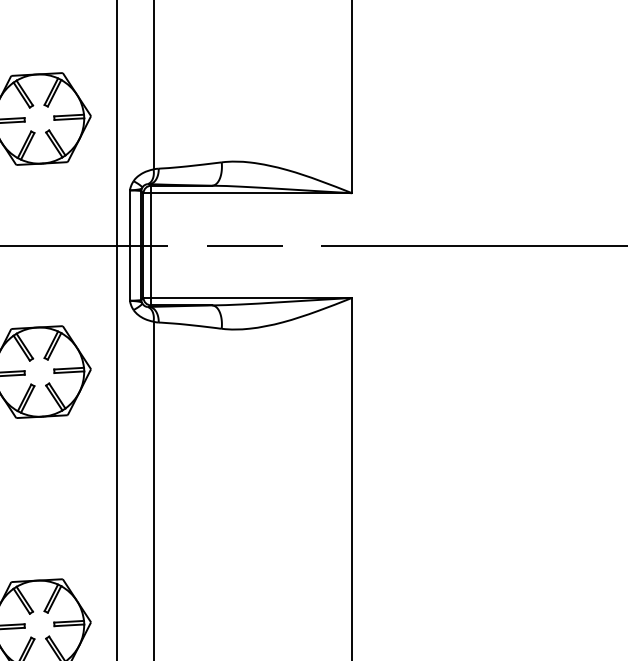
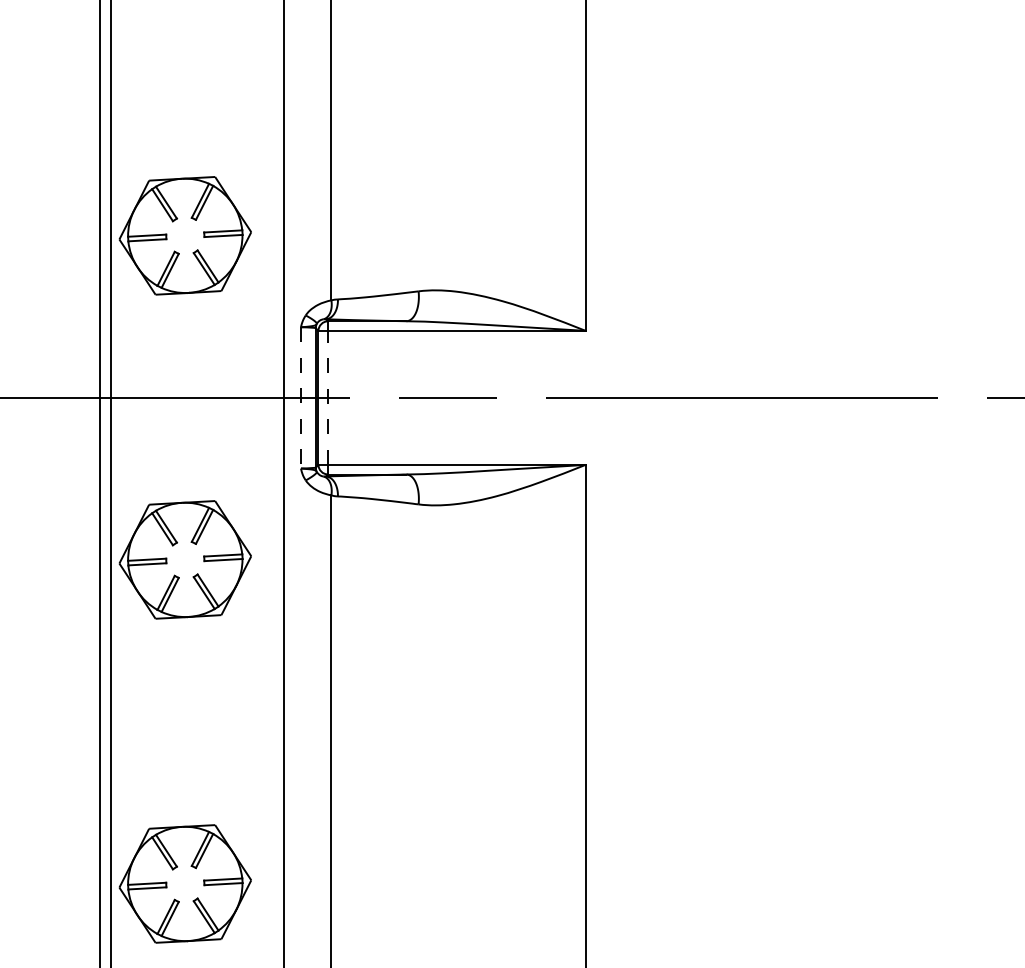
line: (130, 245) -> (301, 397), solid -> dashed
line: (151, 245) -> (328, 397), solid -> dashed

